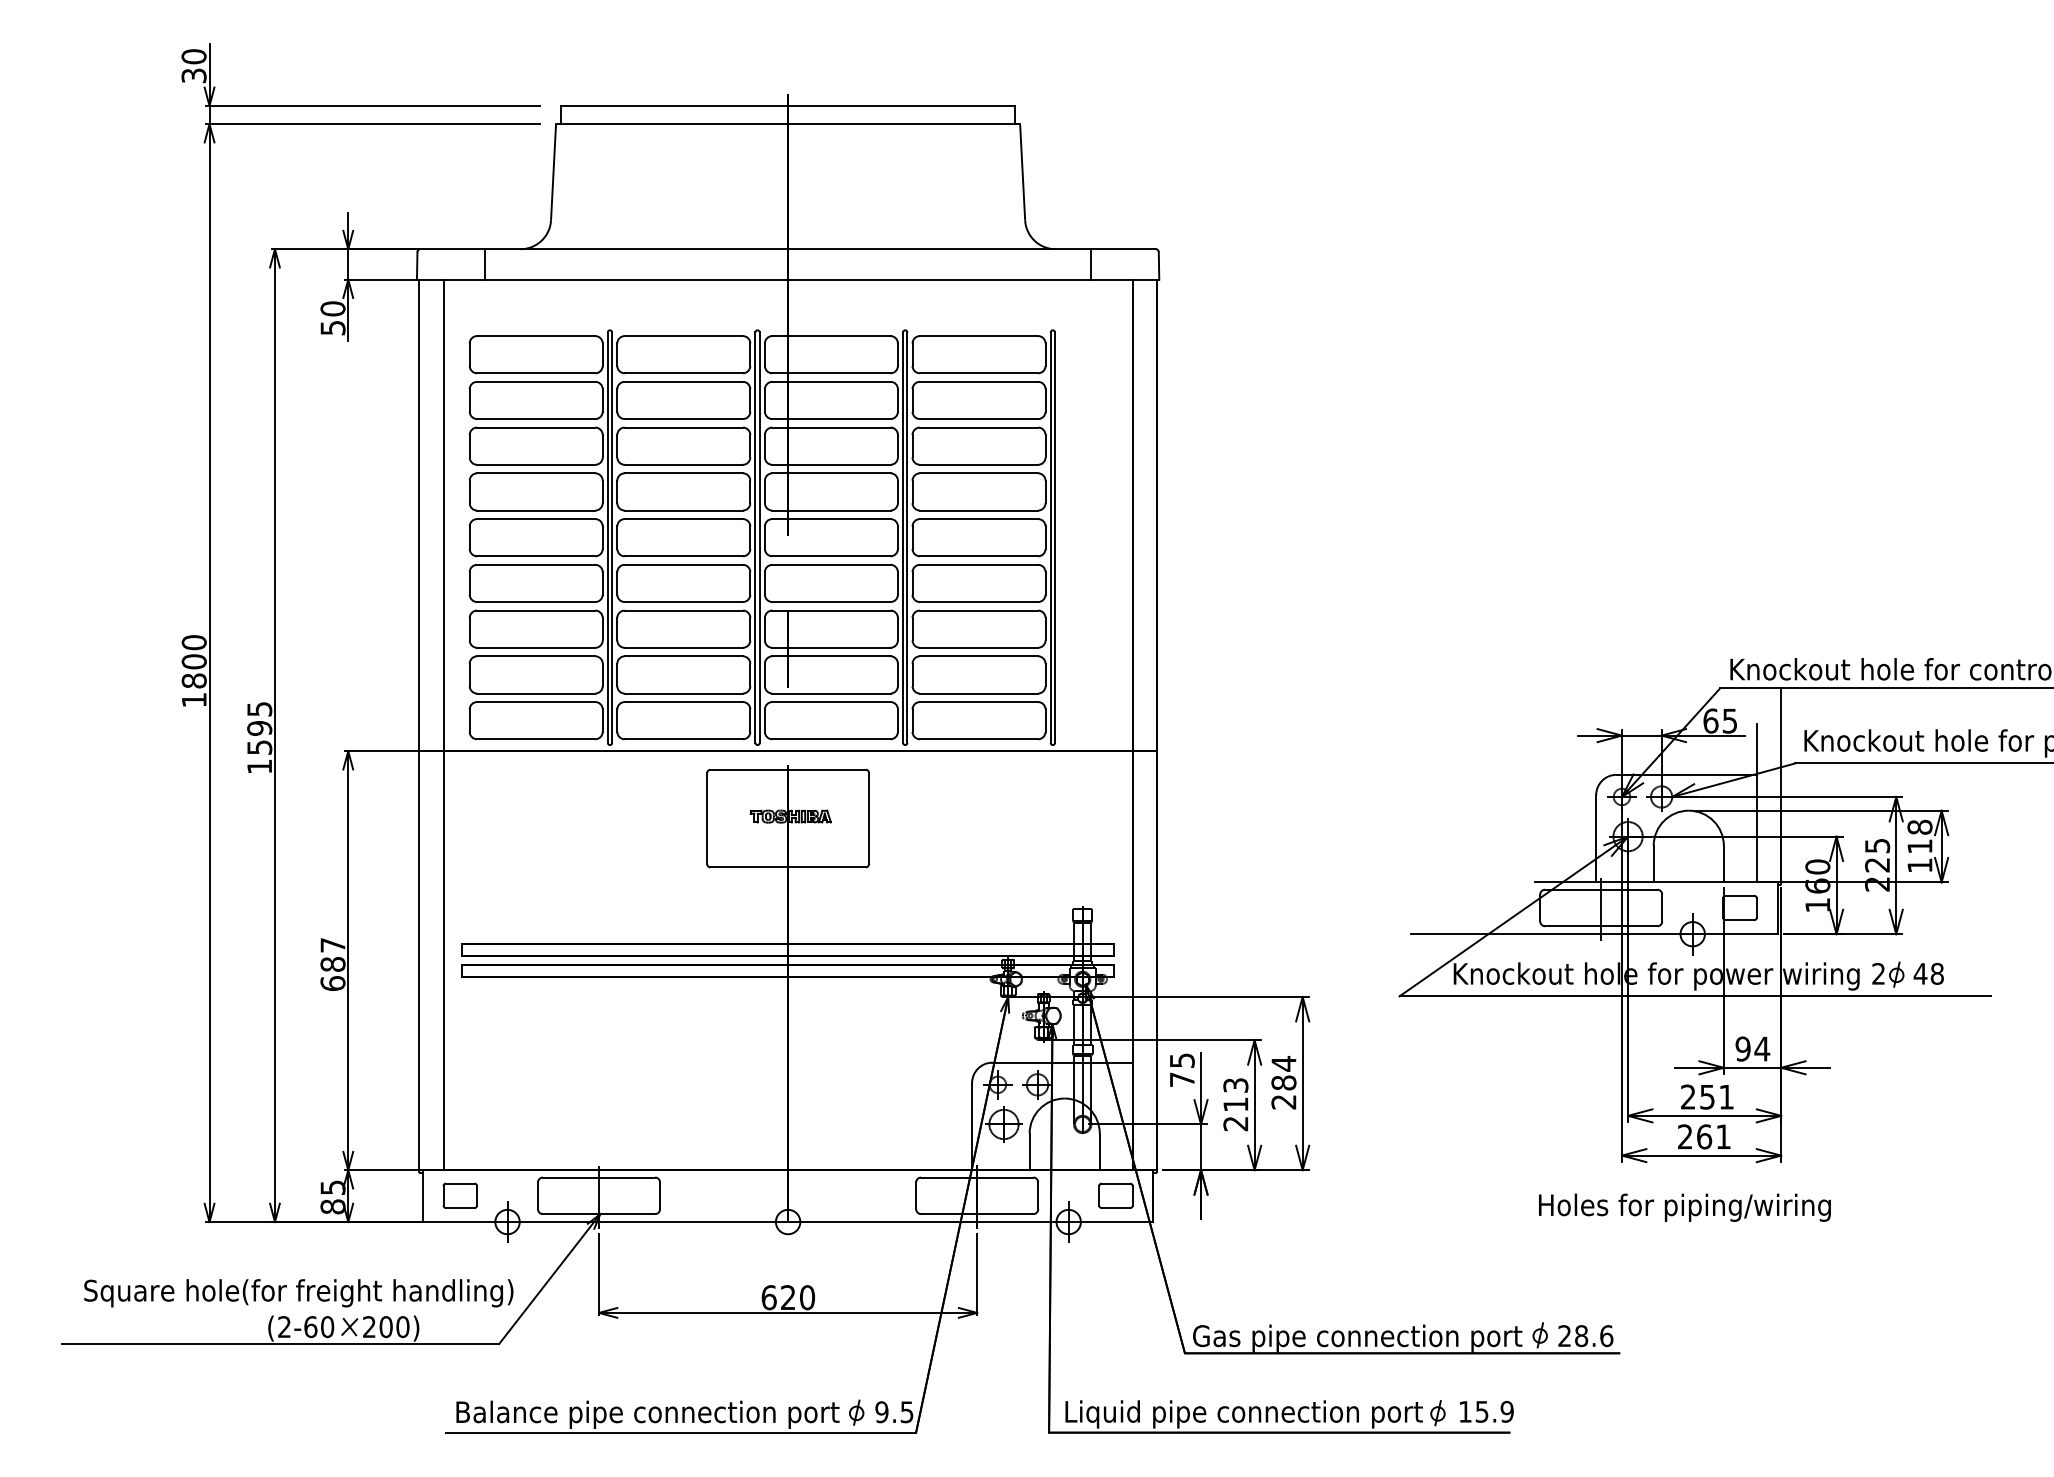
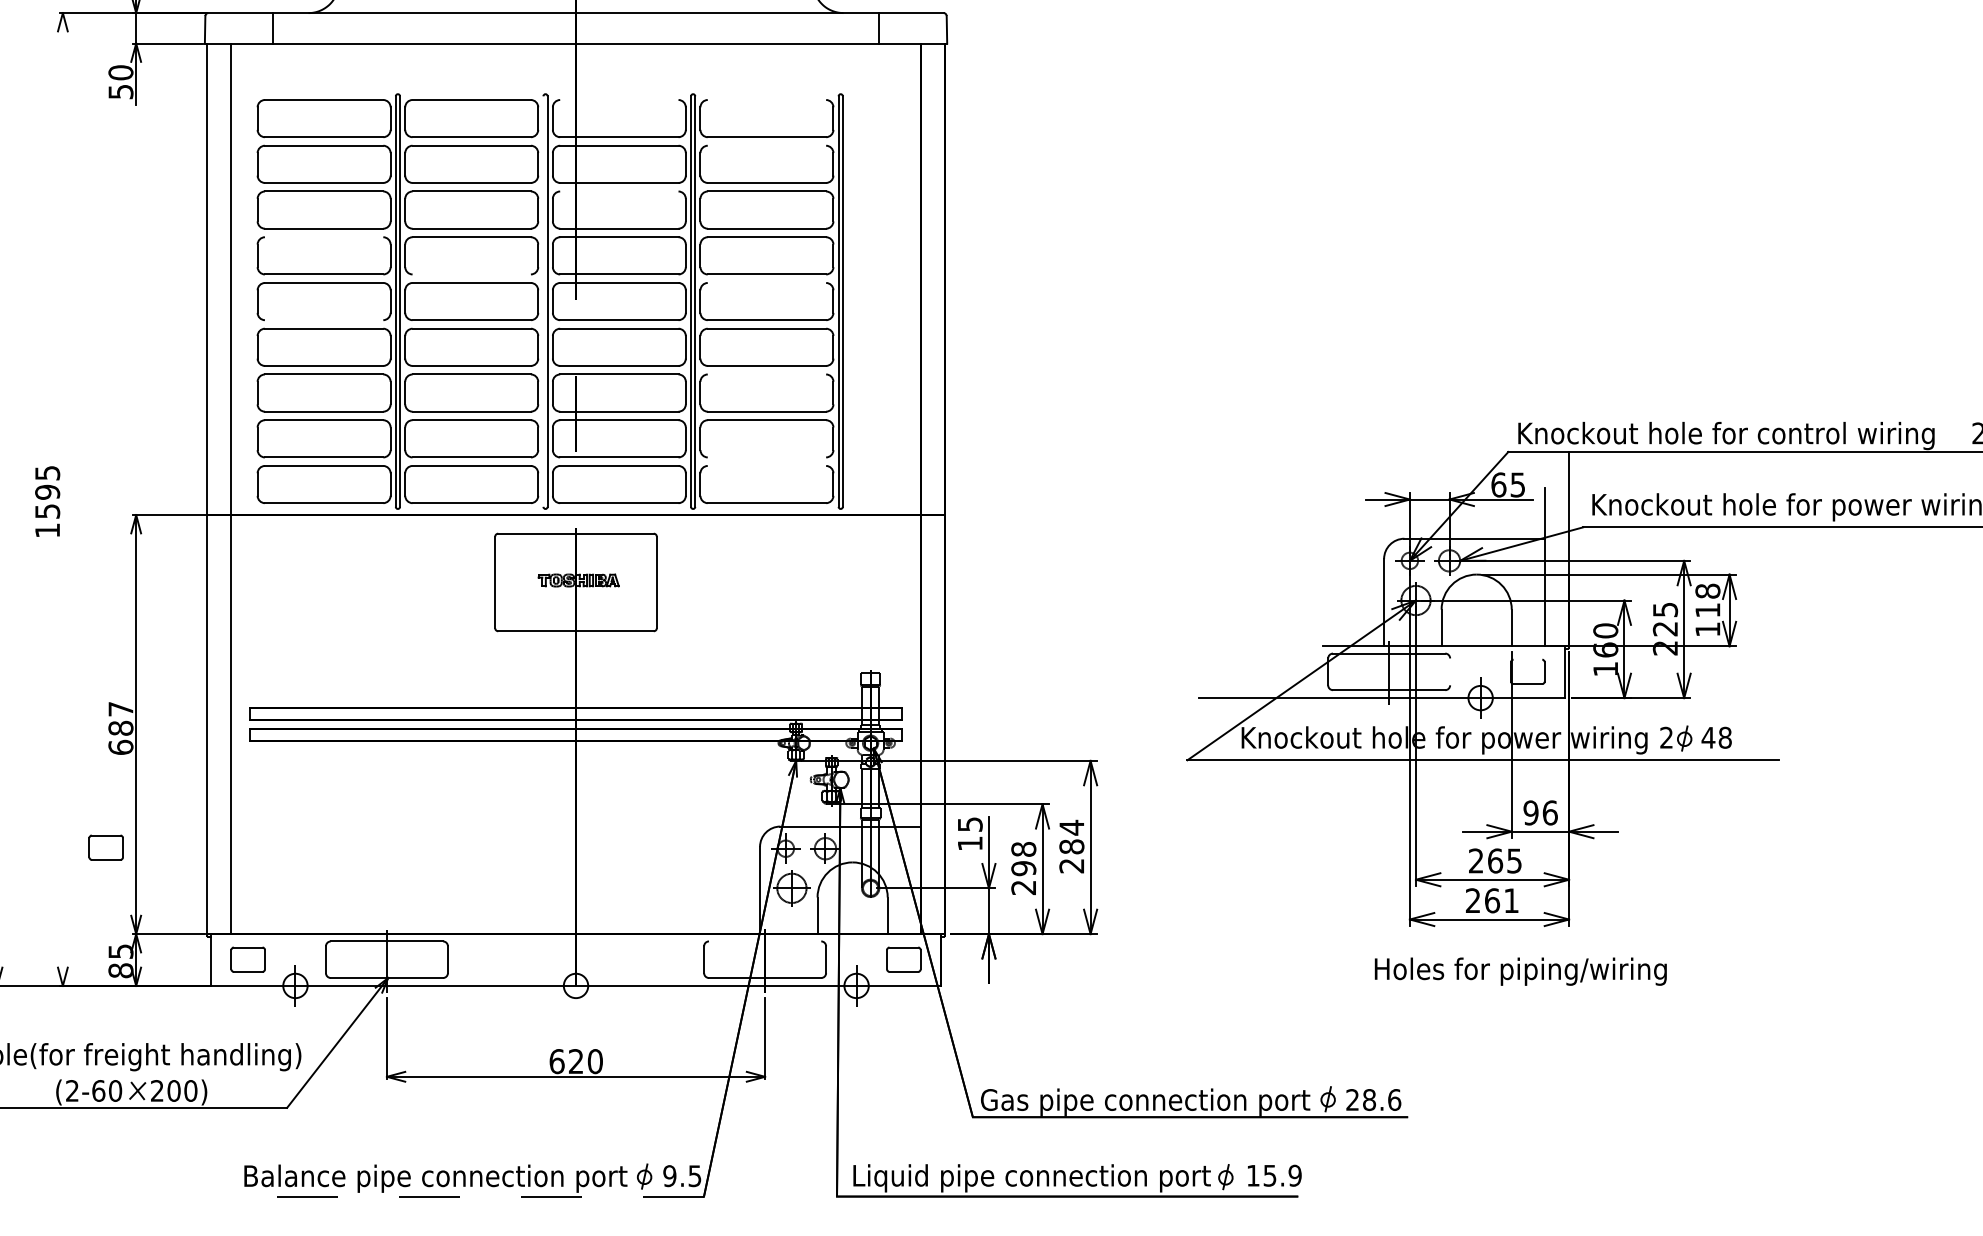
line: (831, 336) -> (619, 100), removed
line: (978, 336) -> (766, 100), removed
line: (978, 381) -> (766, 145), removed
line: (831, 427) -> (619, 191), removed
line: (536, 473) -> (324, 237), removed
line: (683, 510) -> (471, 274), removed
line: (978, 519) -> (766, 283), removed
line: (755, 537) -> (543, 301), removed
line: (536, 556) -> (324, 320), removed
line: (978, 610) -> (766, 374), removed
line: (978, 693) -> (766, 457), removed
line: (978, 702) -> (766, 466), removed
line: (274, 735) -> (62, 499), removed
line: (1739, 895) -> (1527, 659), removed
line: (1662, 907) -> (1450, 671), removed
text: (1762, 1048) -> (1550, 812), 94 -> 96
text: (1182, 1079) -> (970, 843), 75 -> 15
part: (317, 1083) -> (105, 847), added
text: (1235, 1095) -> (1023, 859), 213 -> 298
text: (1716, 1096) -> (1504, 860), 251 -> 265
line: (977, 1177) -> (765, 941), removed
text: (1684, 1207) -> (1520, 971), moved
line: (681, 1432) -> (469, 1196), solid -> dashed

